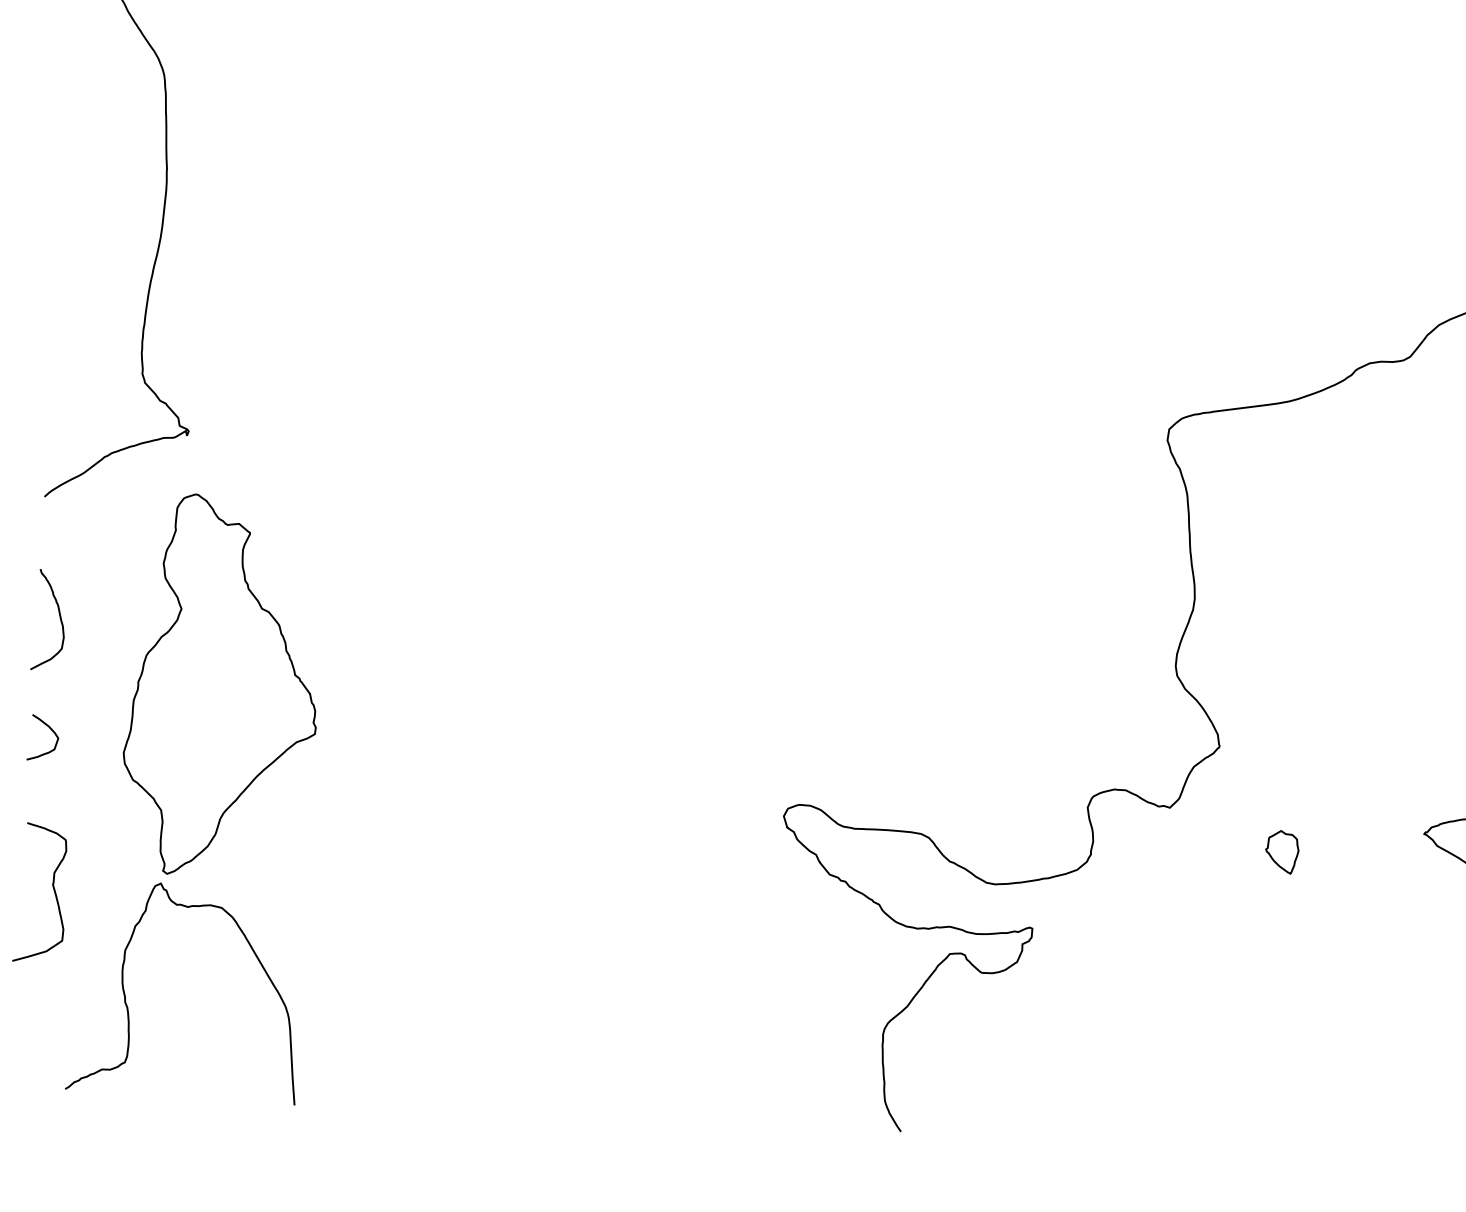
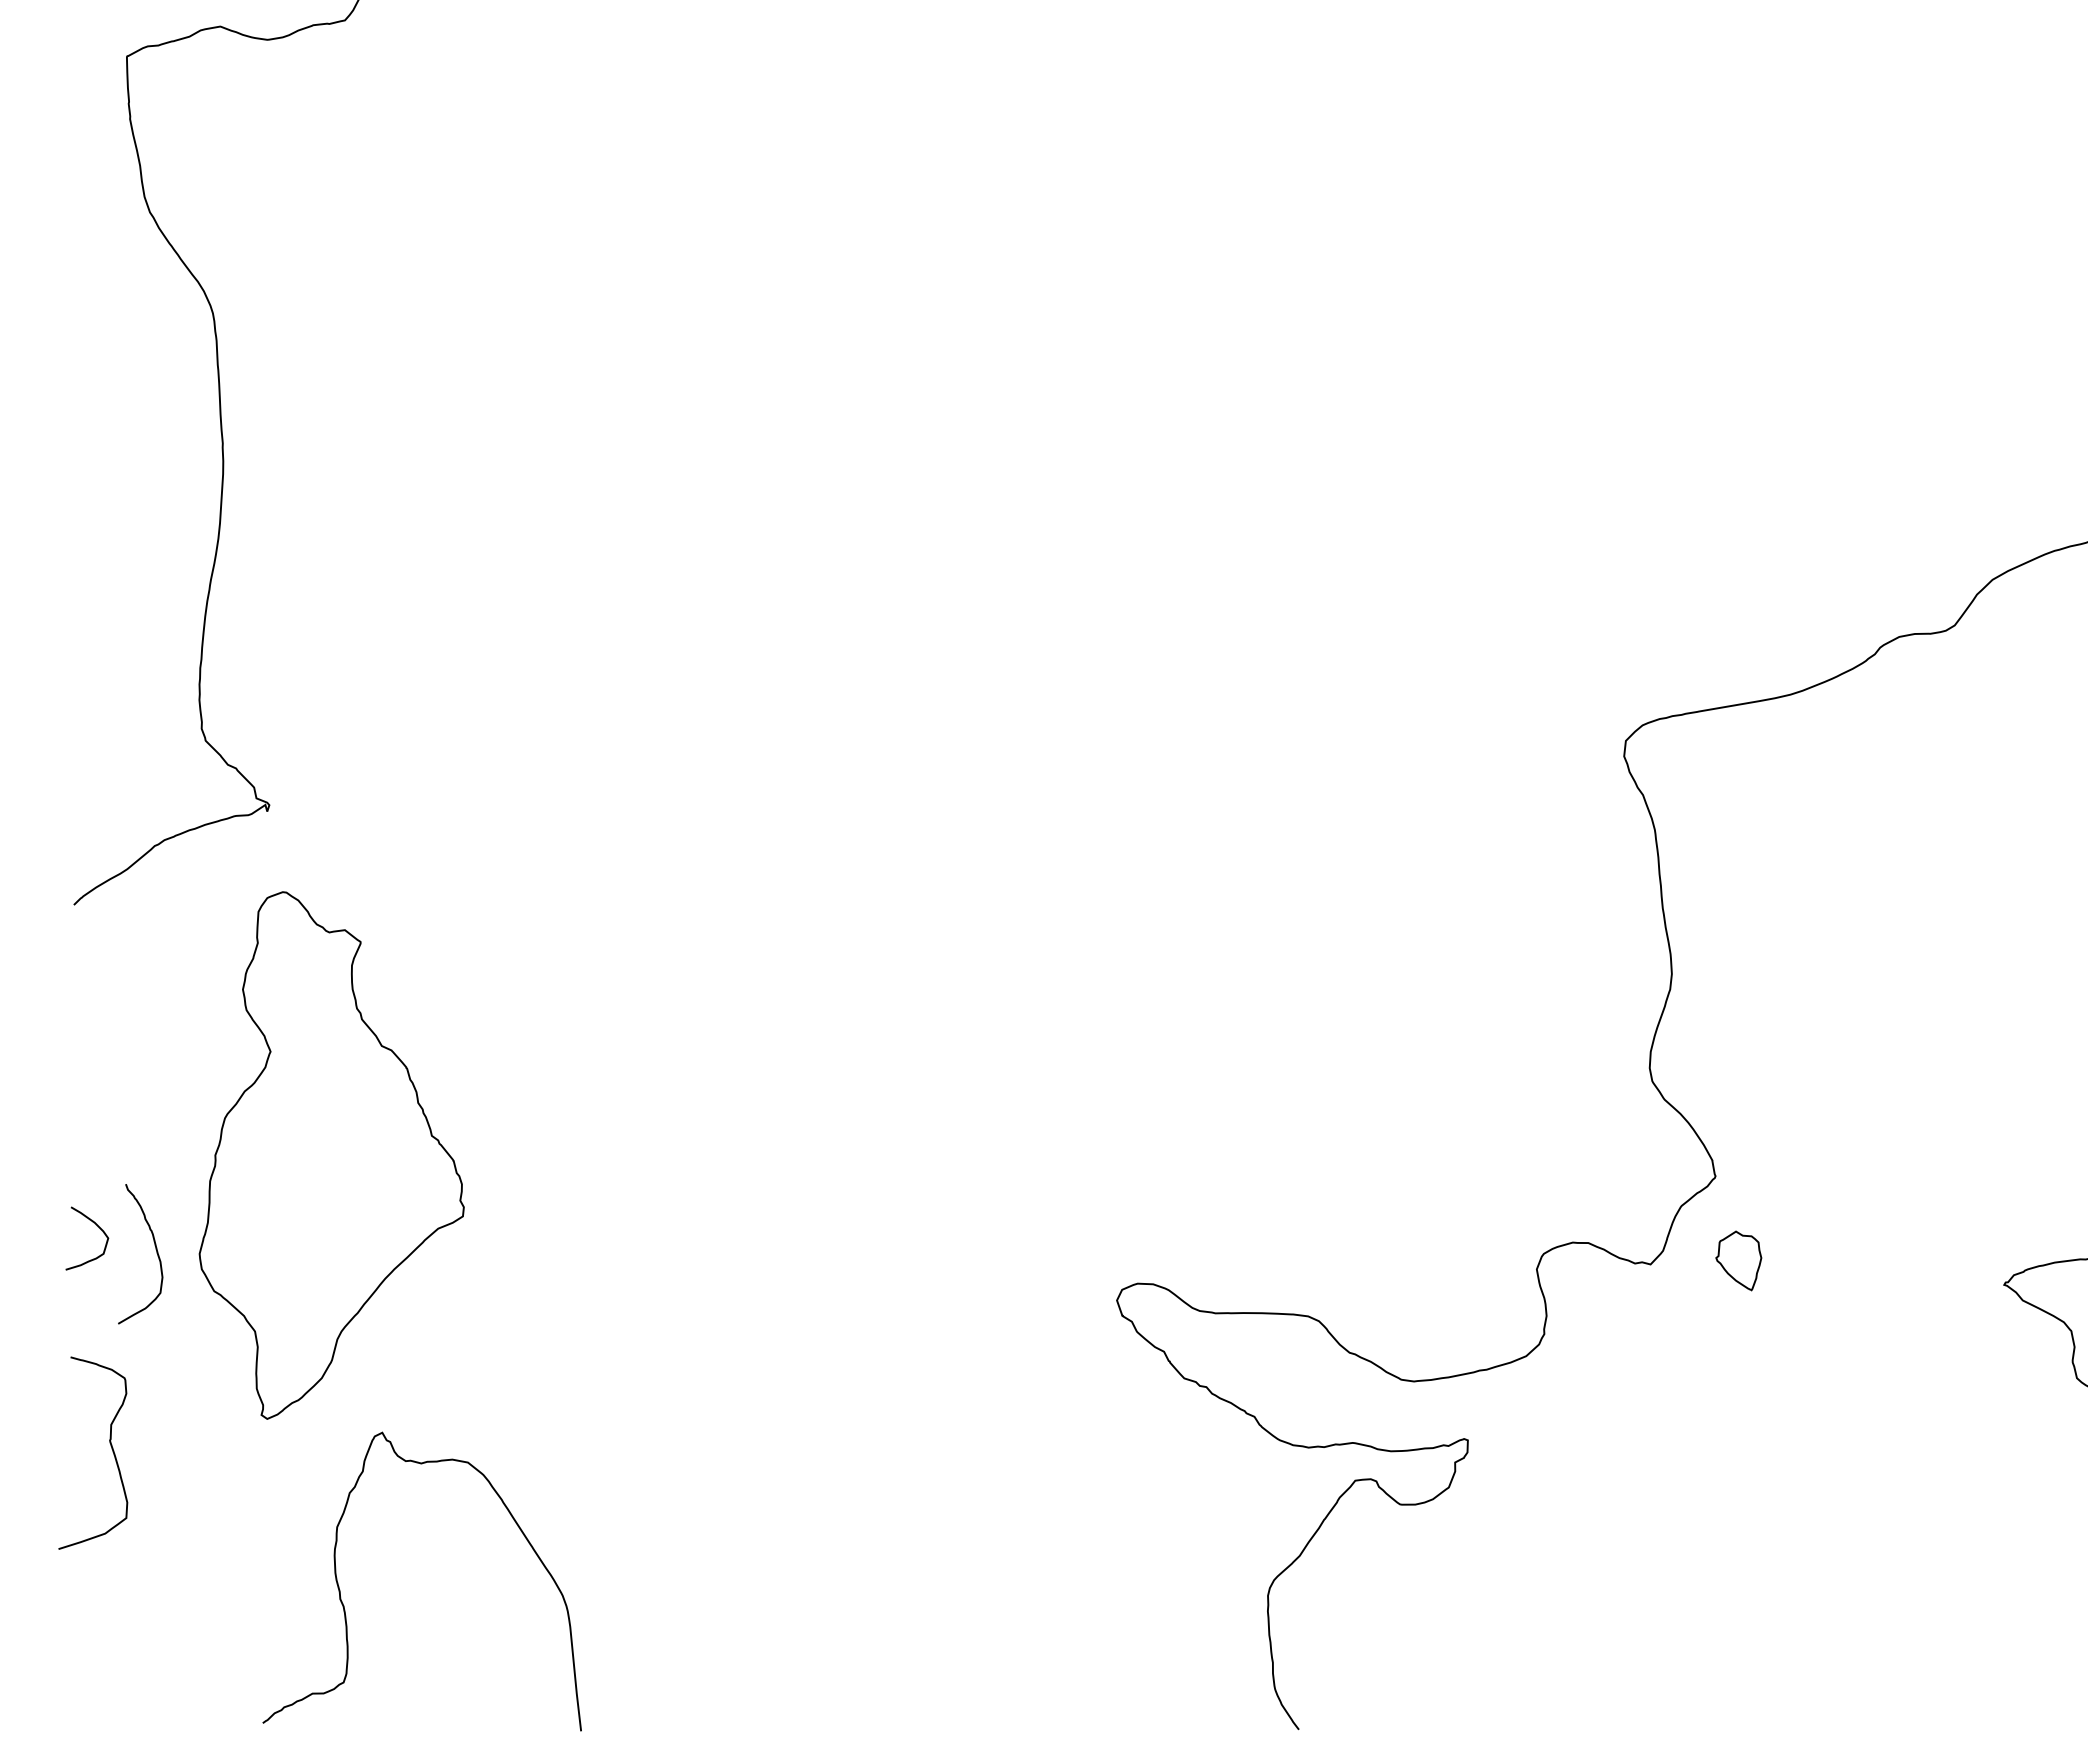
curve: (59, 617) -> (155, 1249), moved
part: (1282, 851) -> (1738, 1260), moved
curve: (128, 1006) -> (344, 1605), moved

